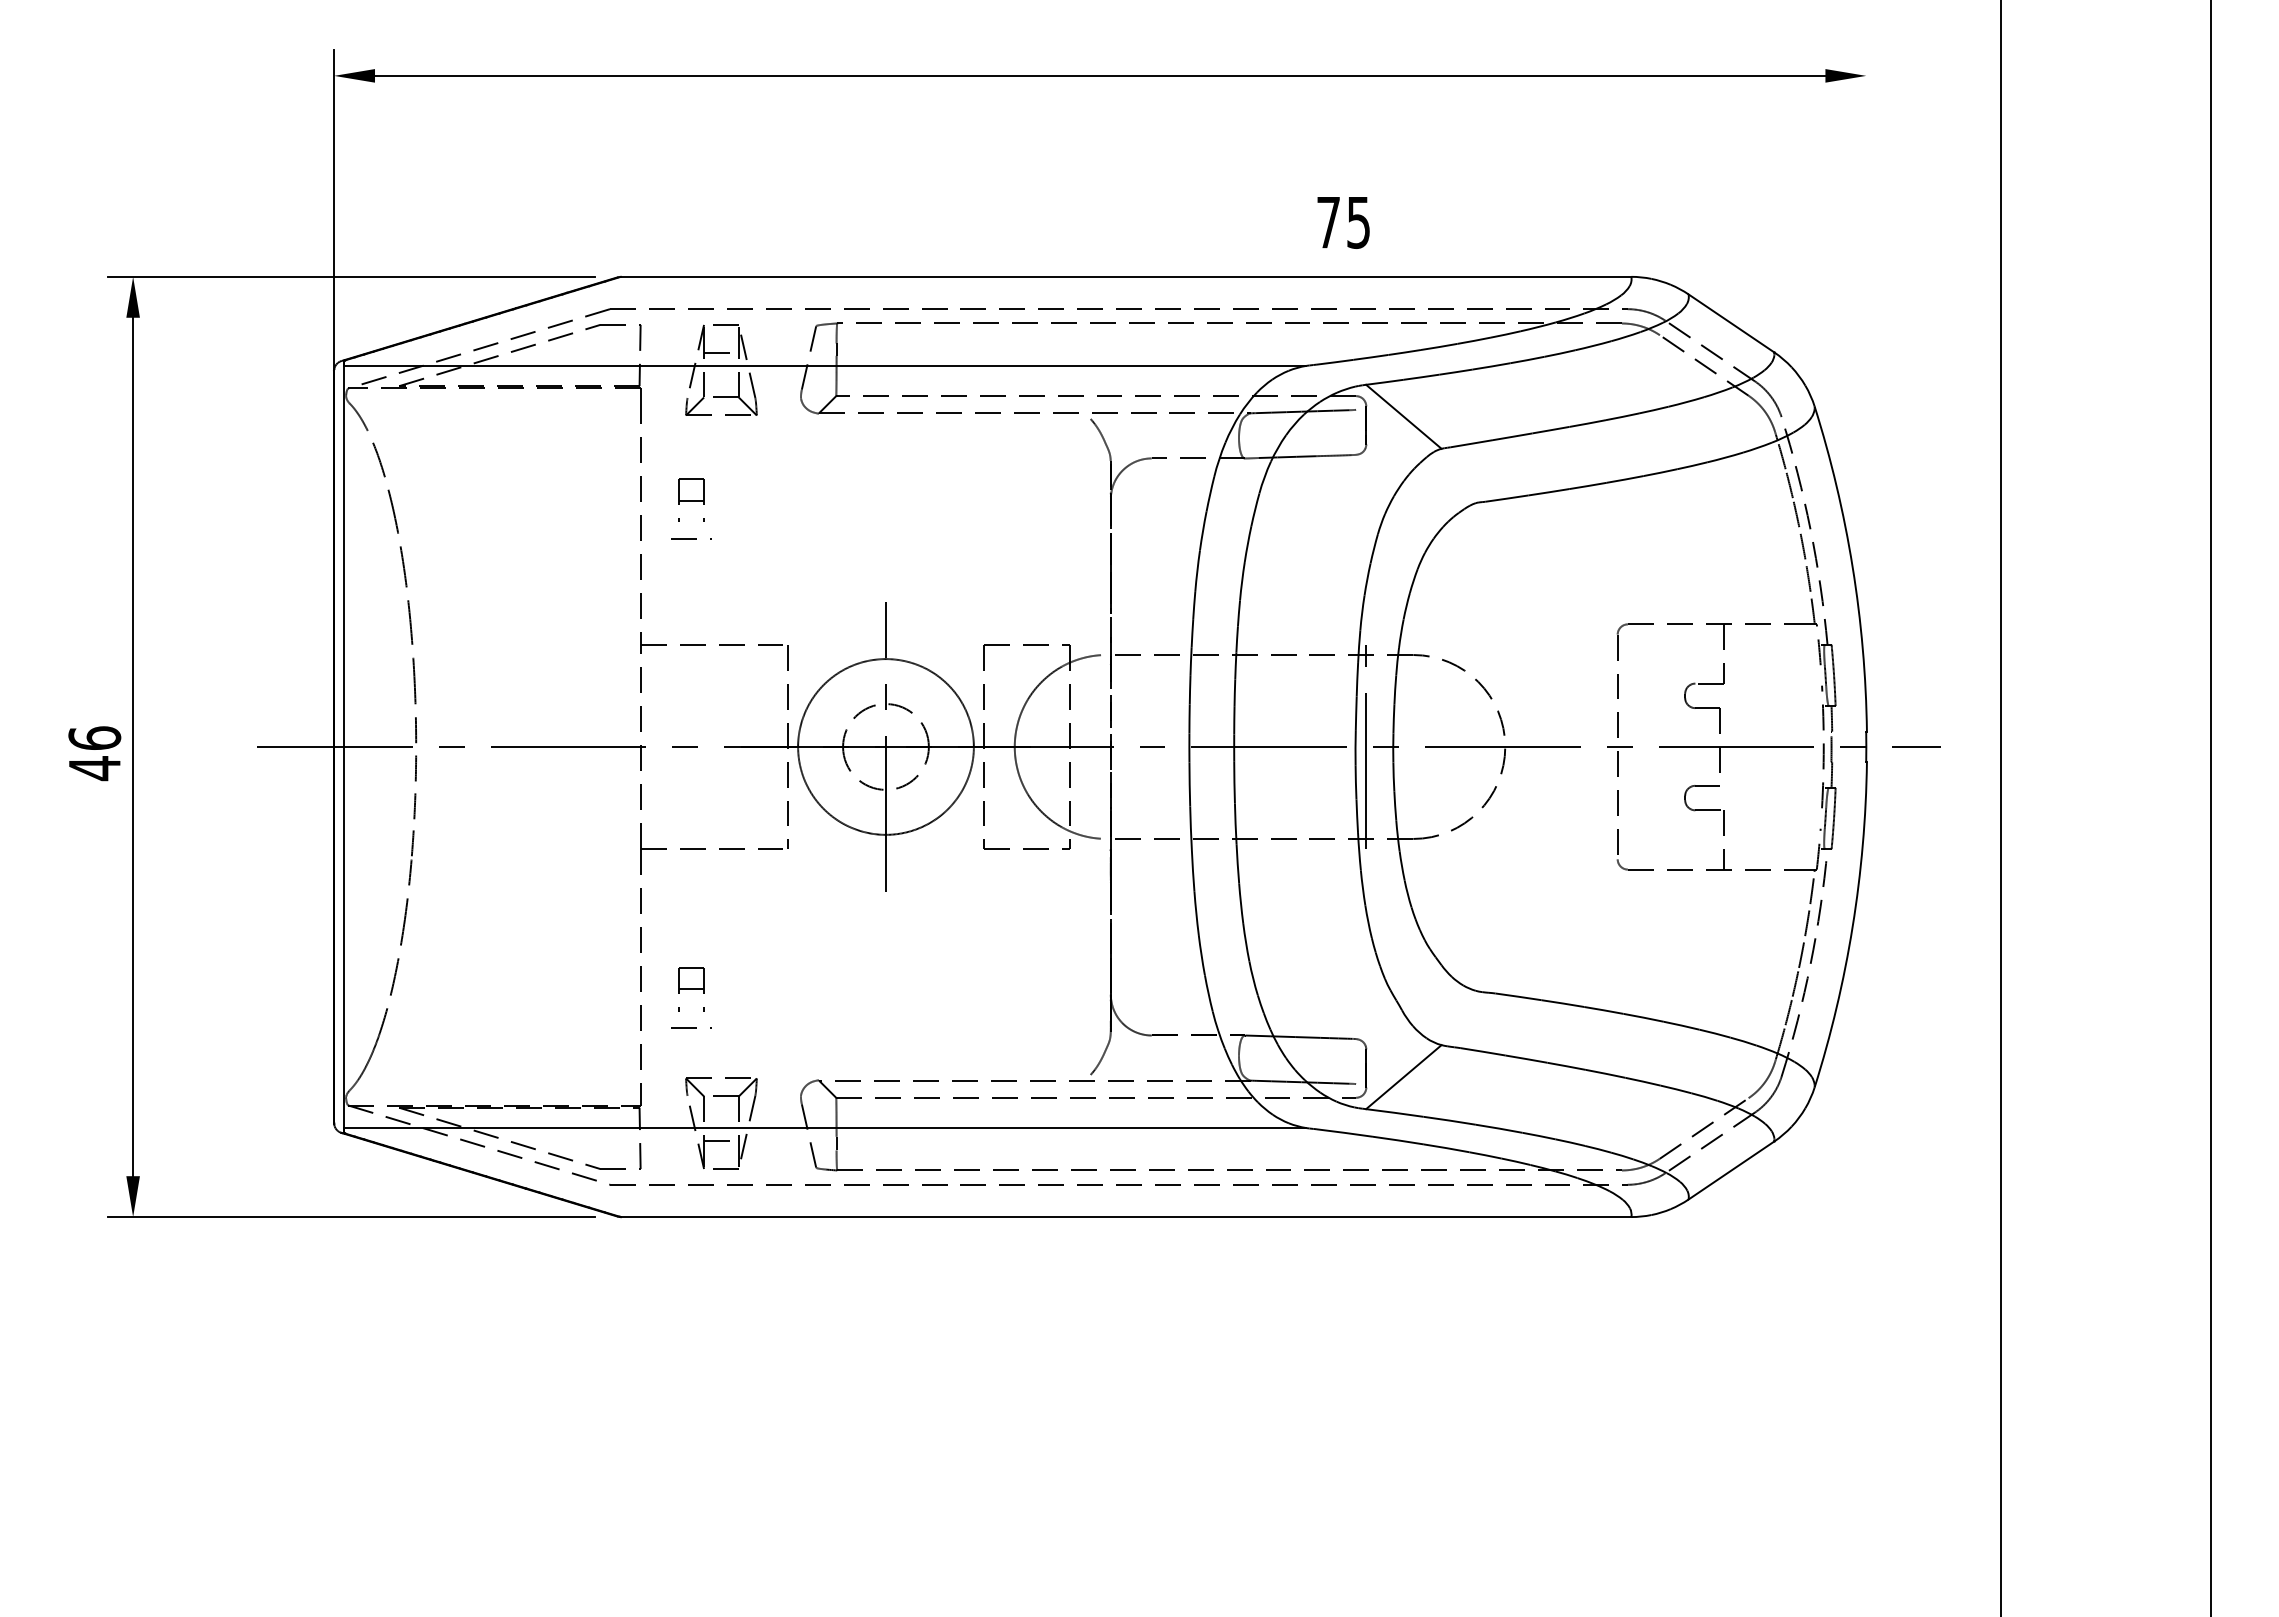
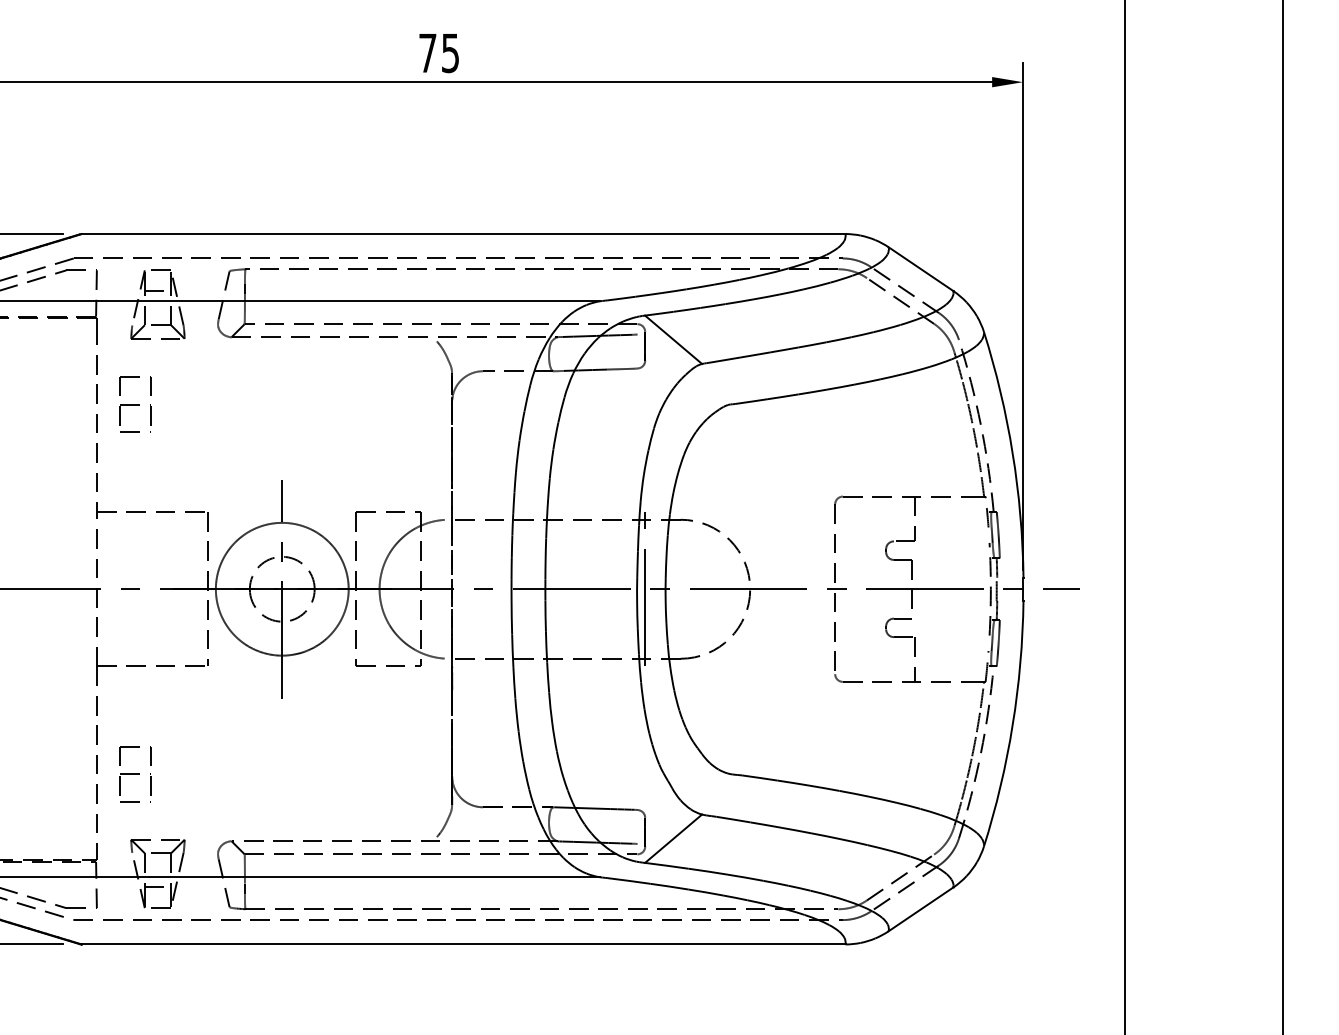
text: (1343, 222) -> (439, 53), moved
line: (1866, 385) -> (1023, 316), added
part: (691, 497) -> (135, 400), size x1.67
part: (691, 986) -> (135, 770), size x1.67

